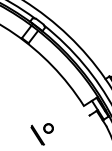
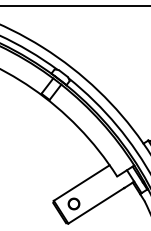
line: (54, 110) -> (81, 182), added
line: (66, 129) -> (96, 205), added

